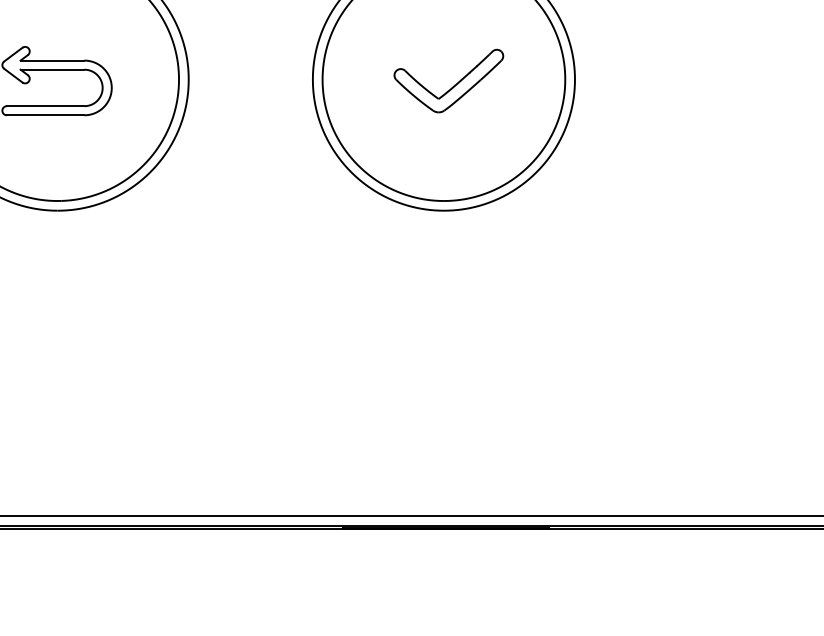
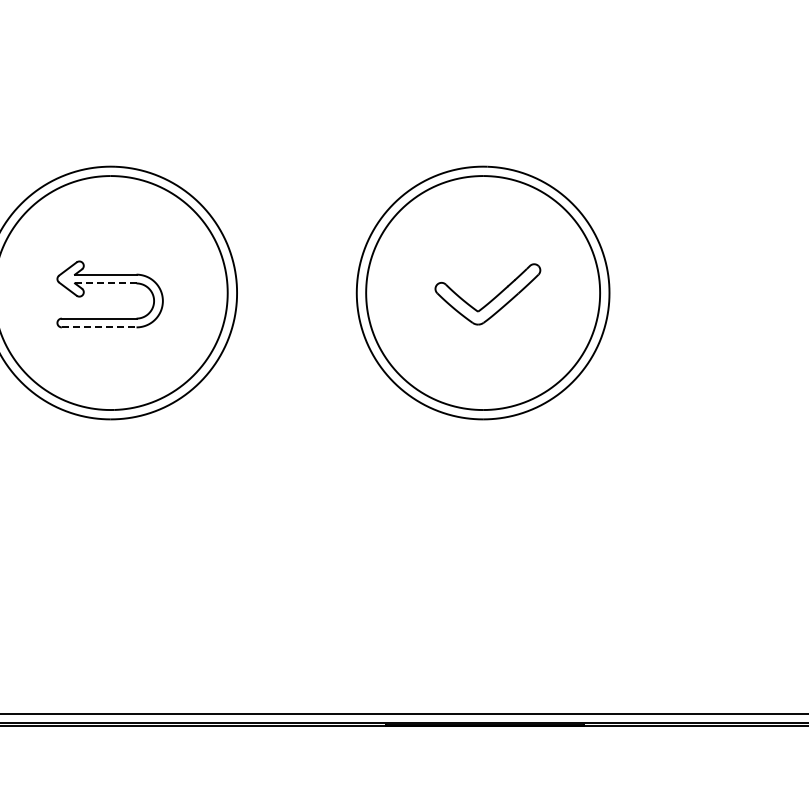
line: (52, 69) -> (105, 283), solid -> dashed
line: (46, 115) -> (99, 327), solid -> dashed

